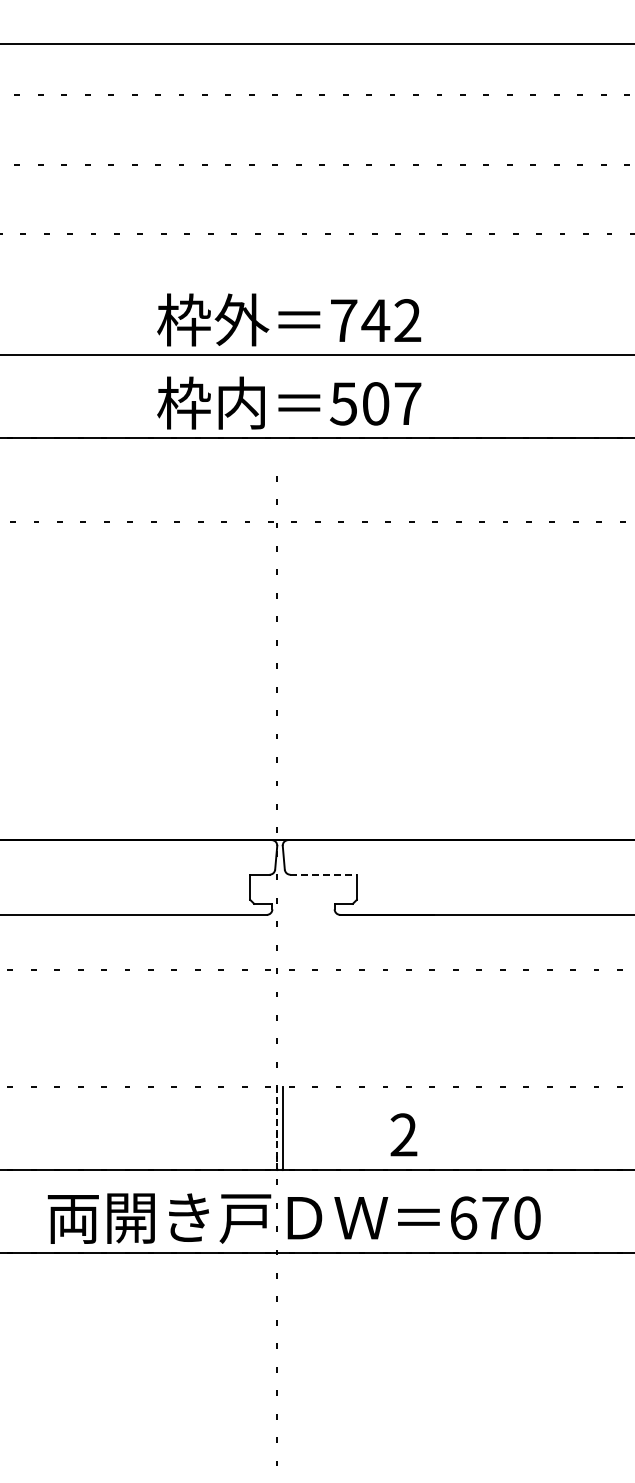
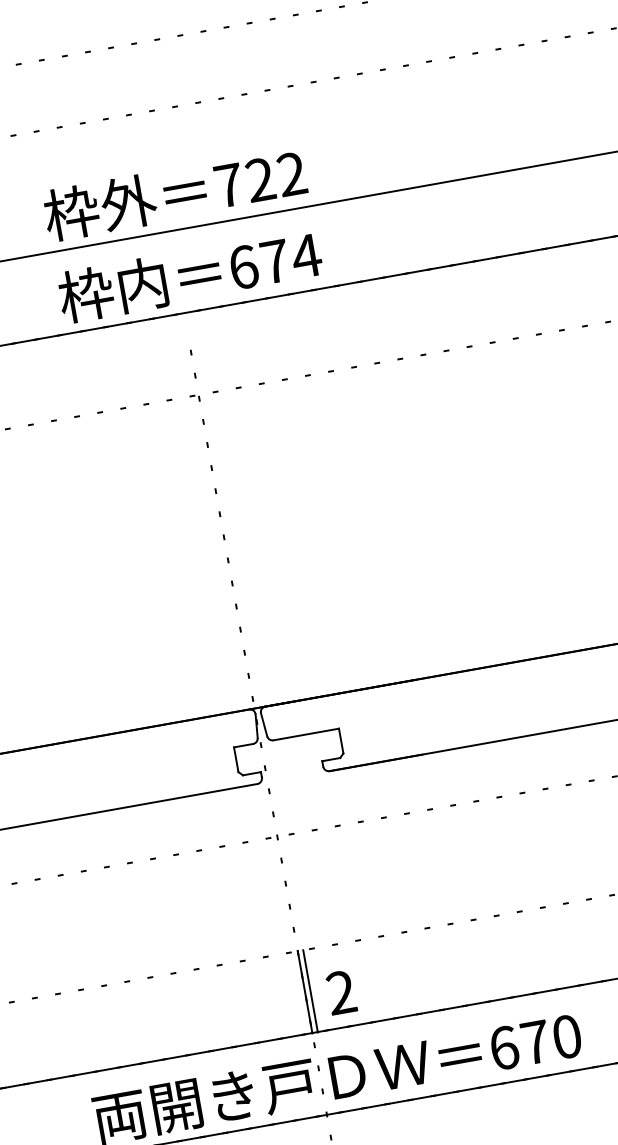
text: (375, 320) -> (260, 179), 742 -> 722
text: (376, 403) -> (275, 261), 507 -> 674
line: (324, 874) -> (307, 734), dashed -> solid
line: (277, 1128) -> (305, 992), dashed -> solid
text: (403, 1134) -> (340, 992), moved

